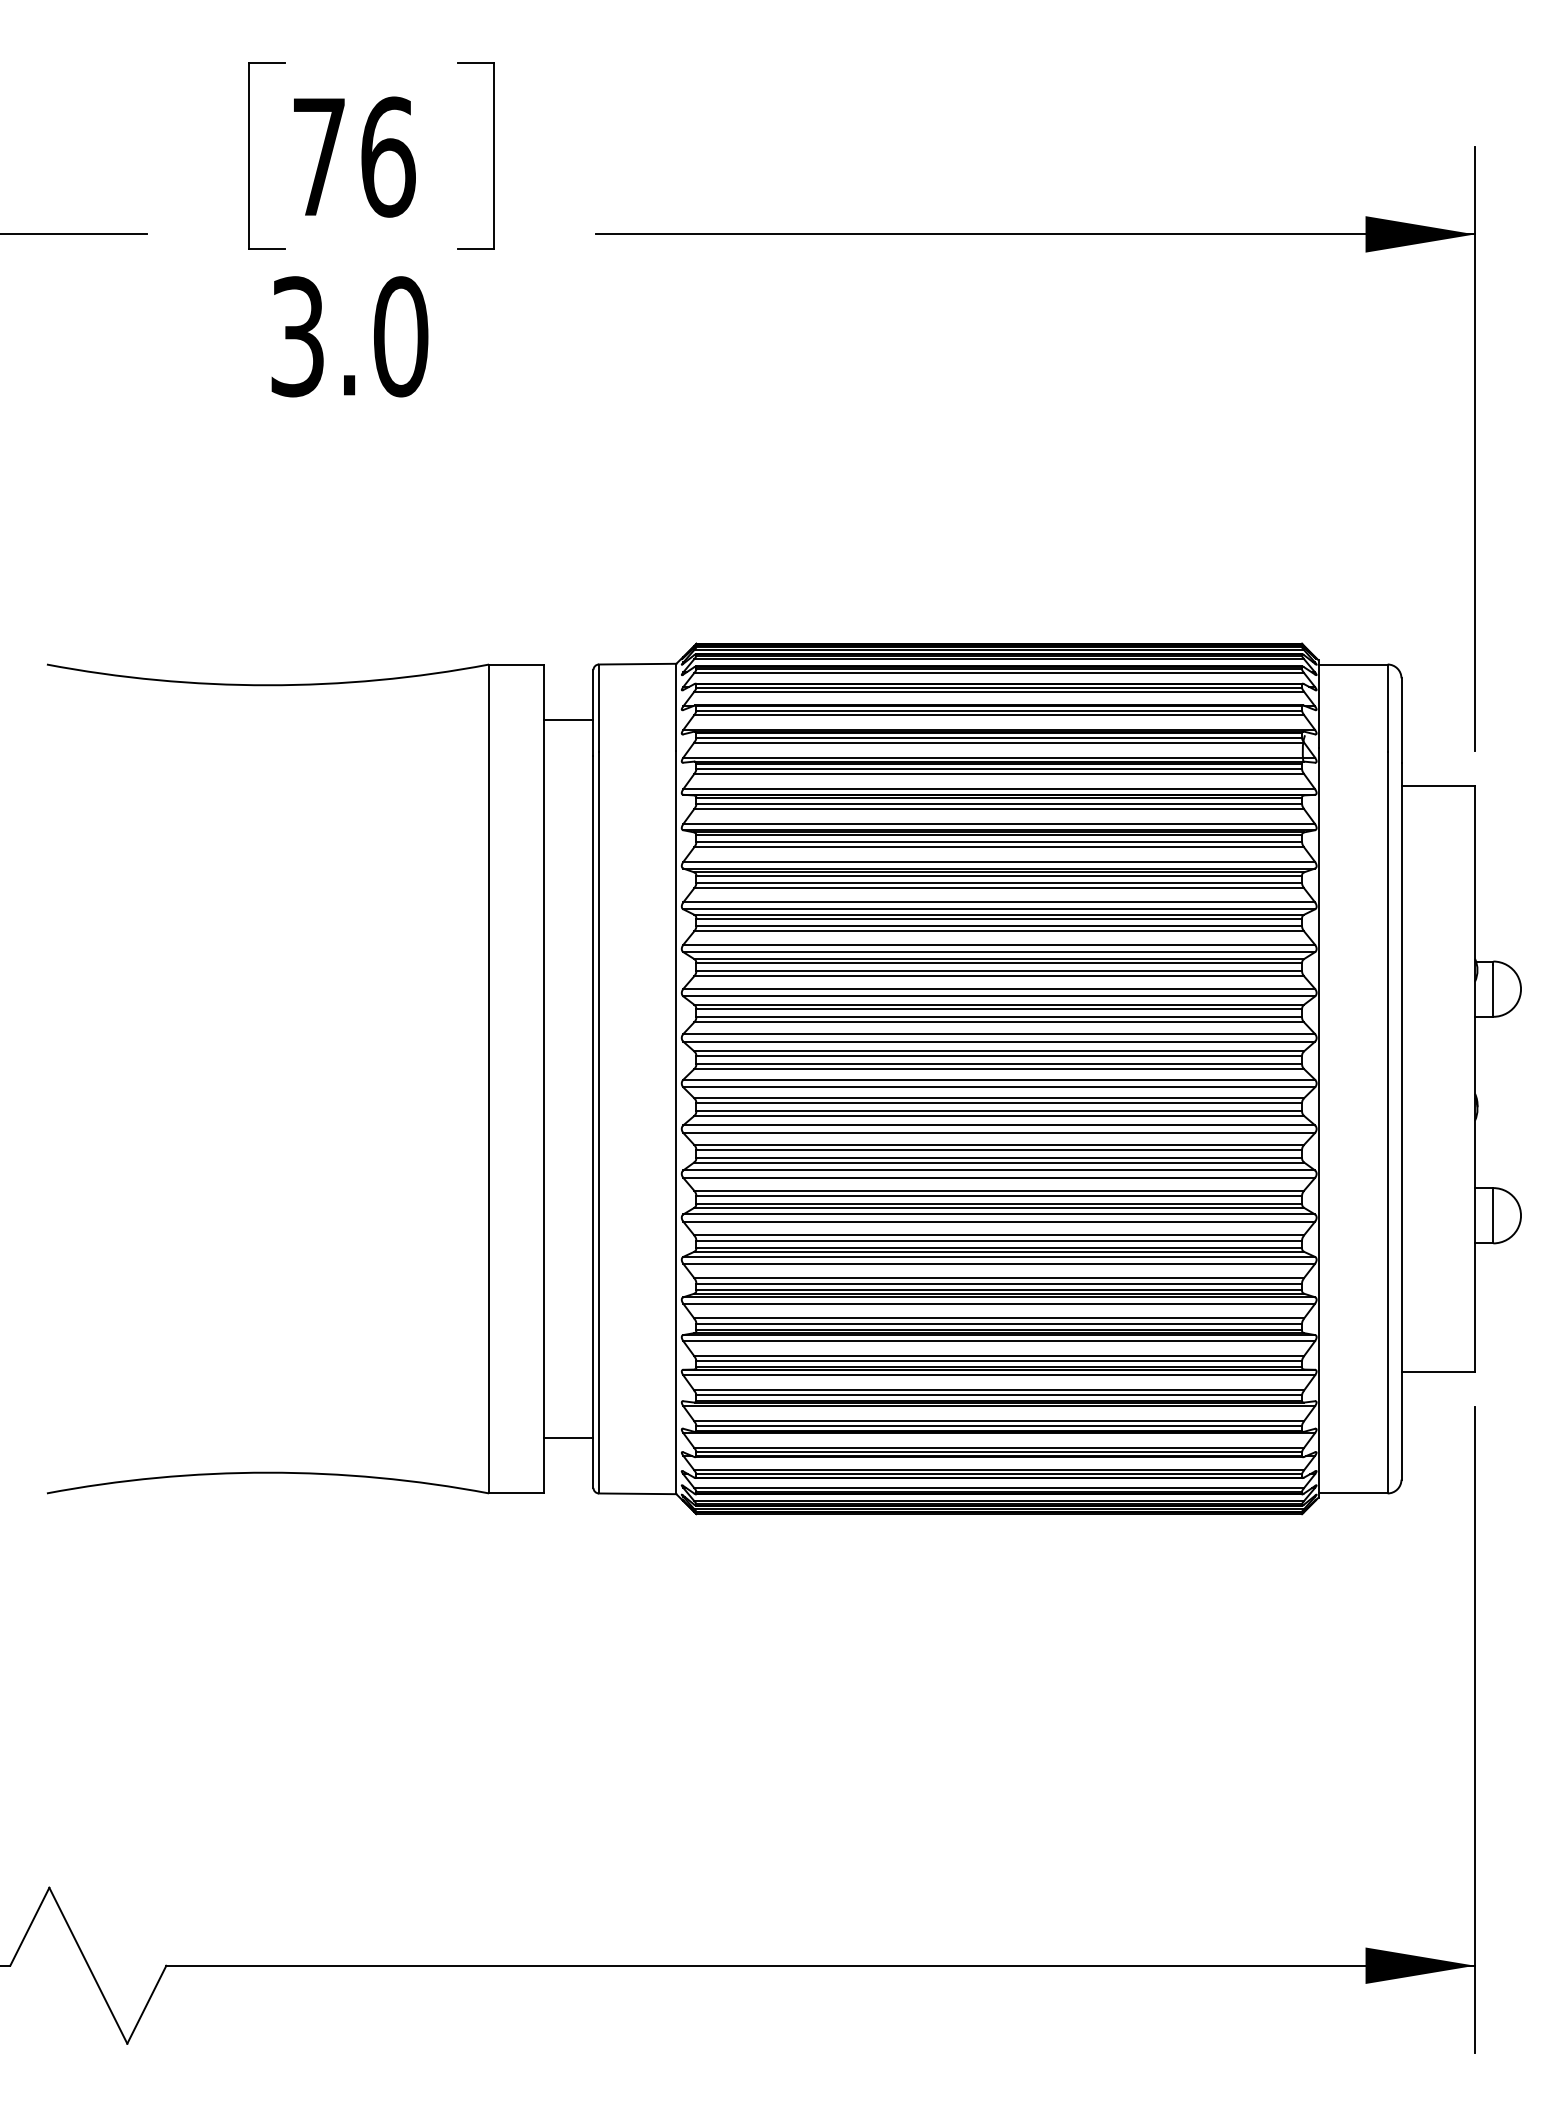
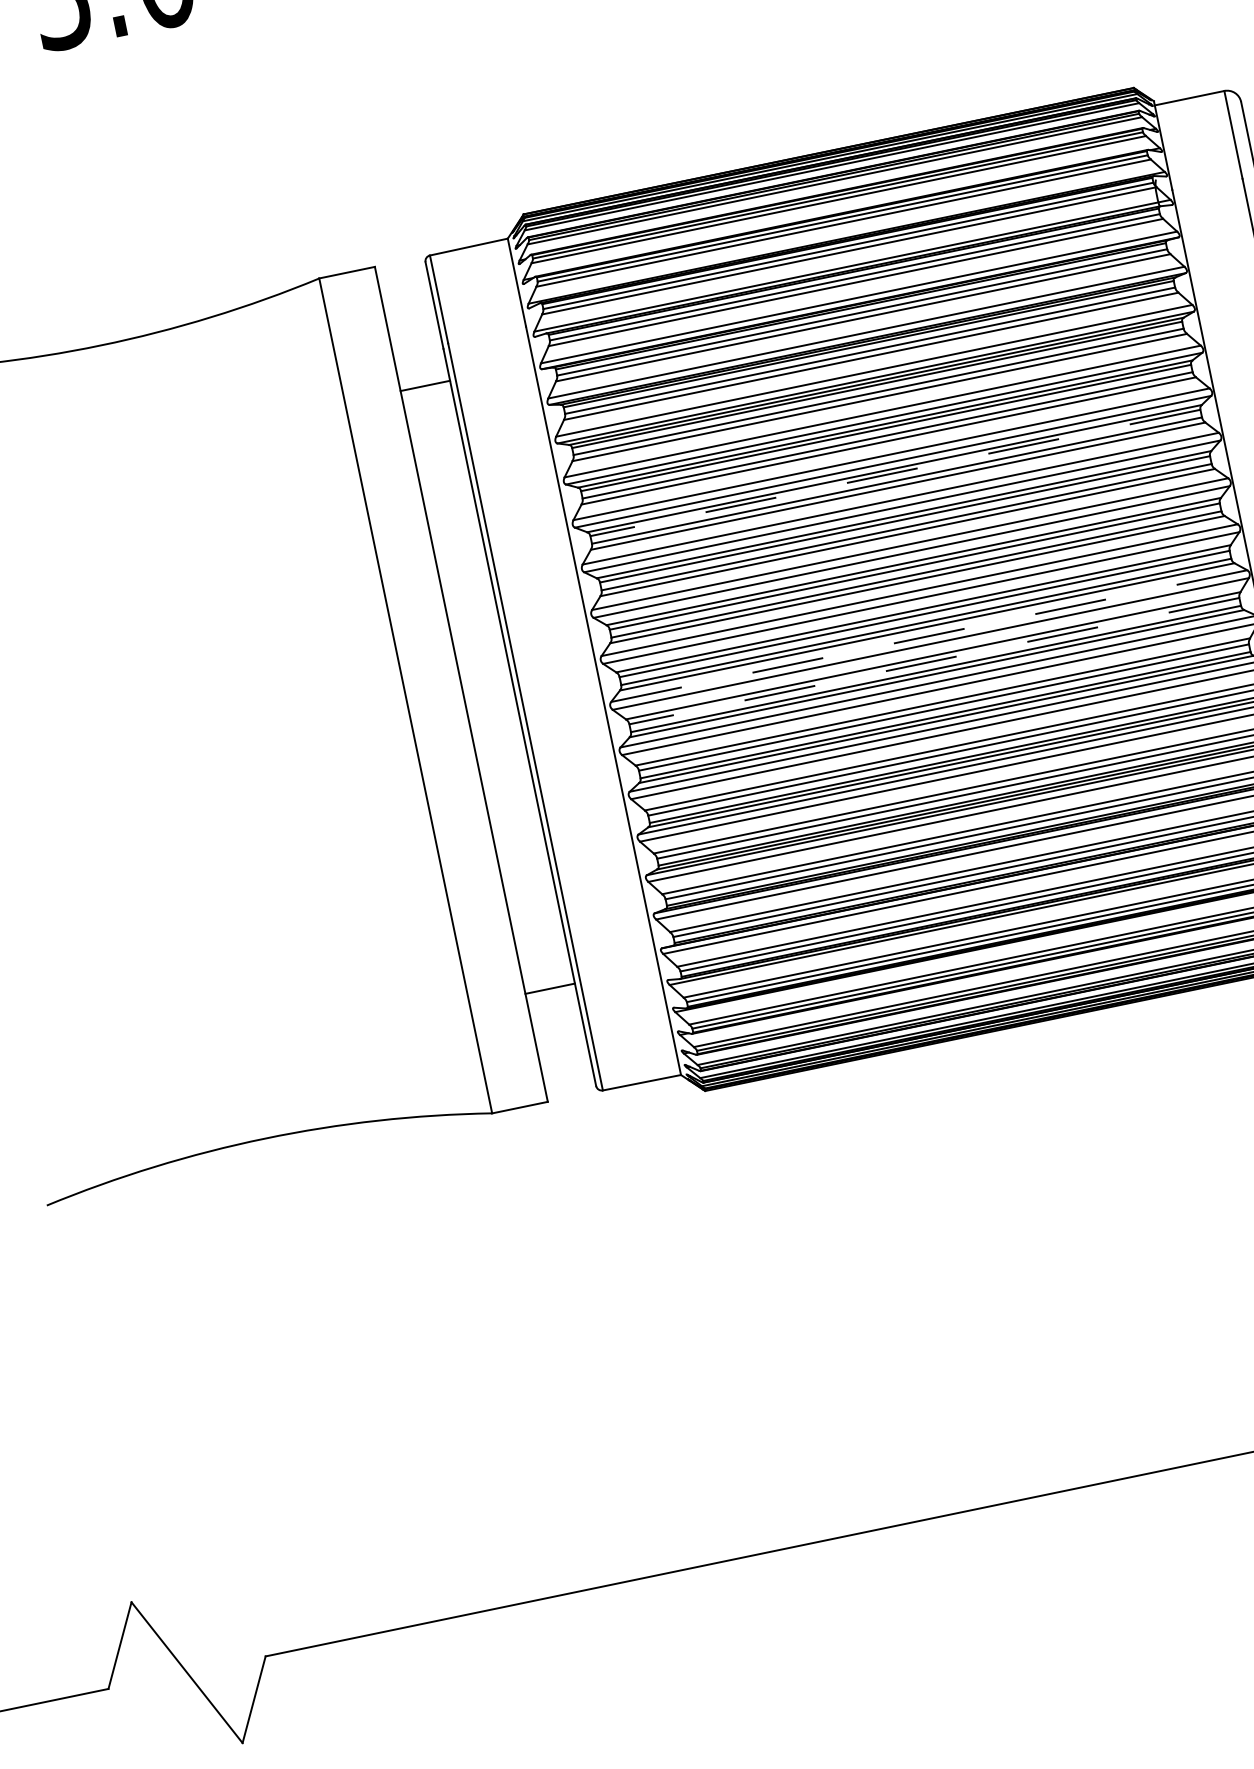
line: (568, 719) -> (424, 385), moved
line: (999, 963) -> (895, 473), solid -> dashed
line: (999, 1125) -> (929, 636), solid -> dashed
line: (999, 1150) -> (934, 661), solid -> dashed
line: (568, 1438) -> (549, 989), moved

